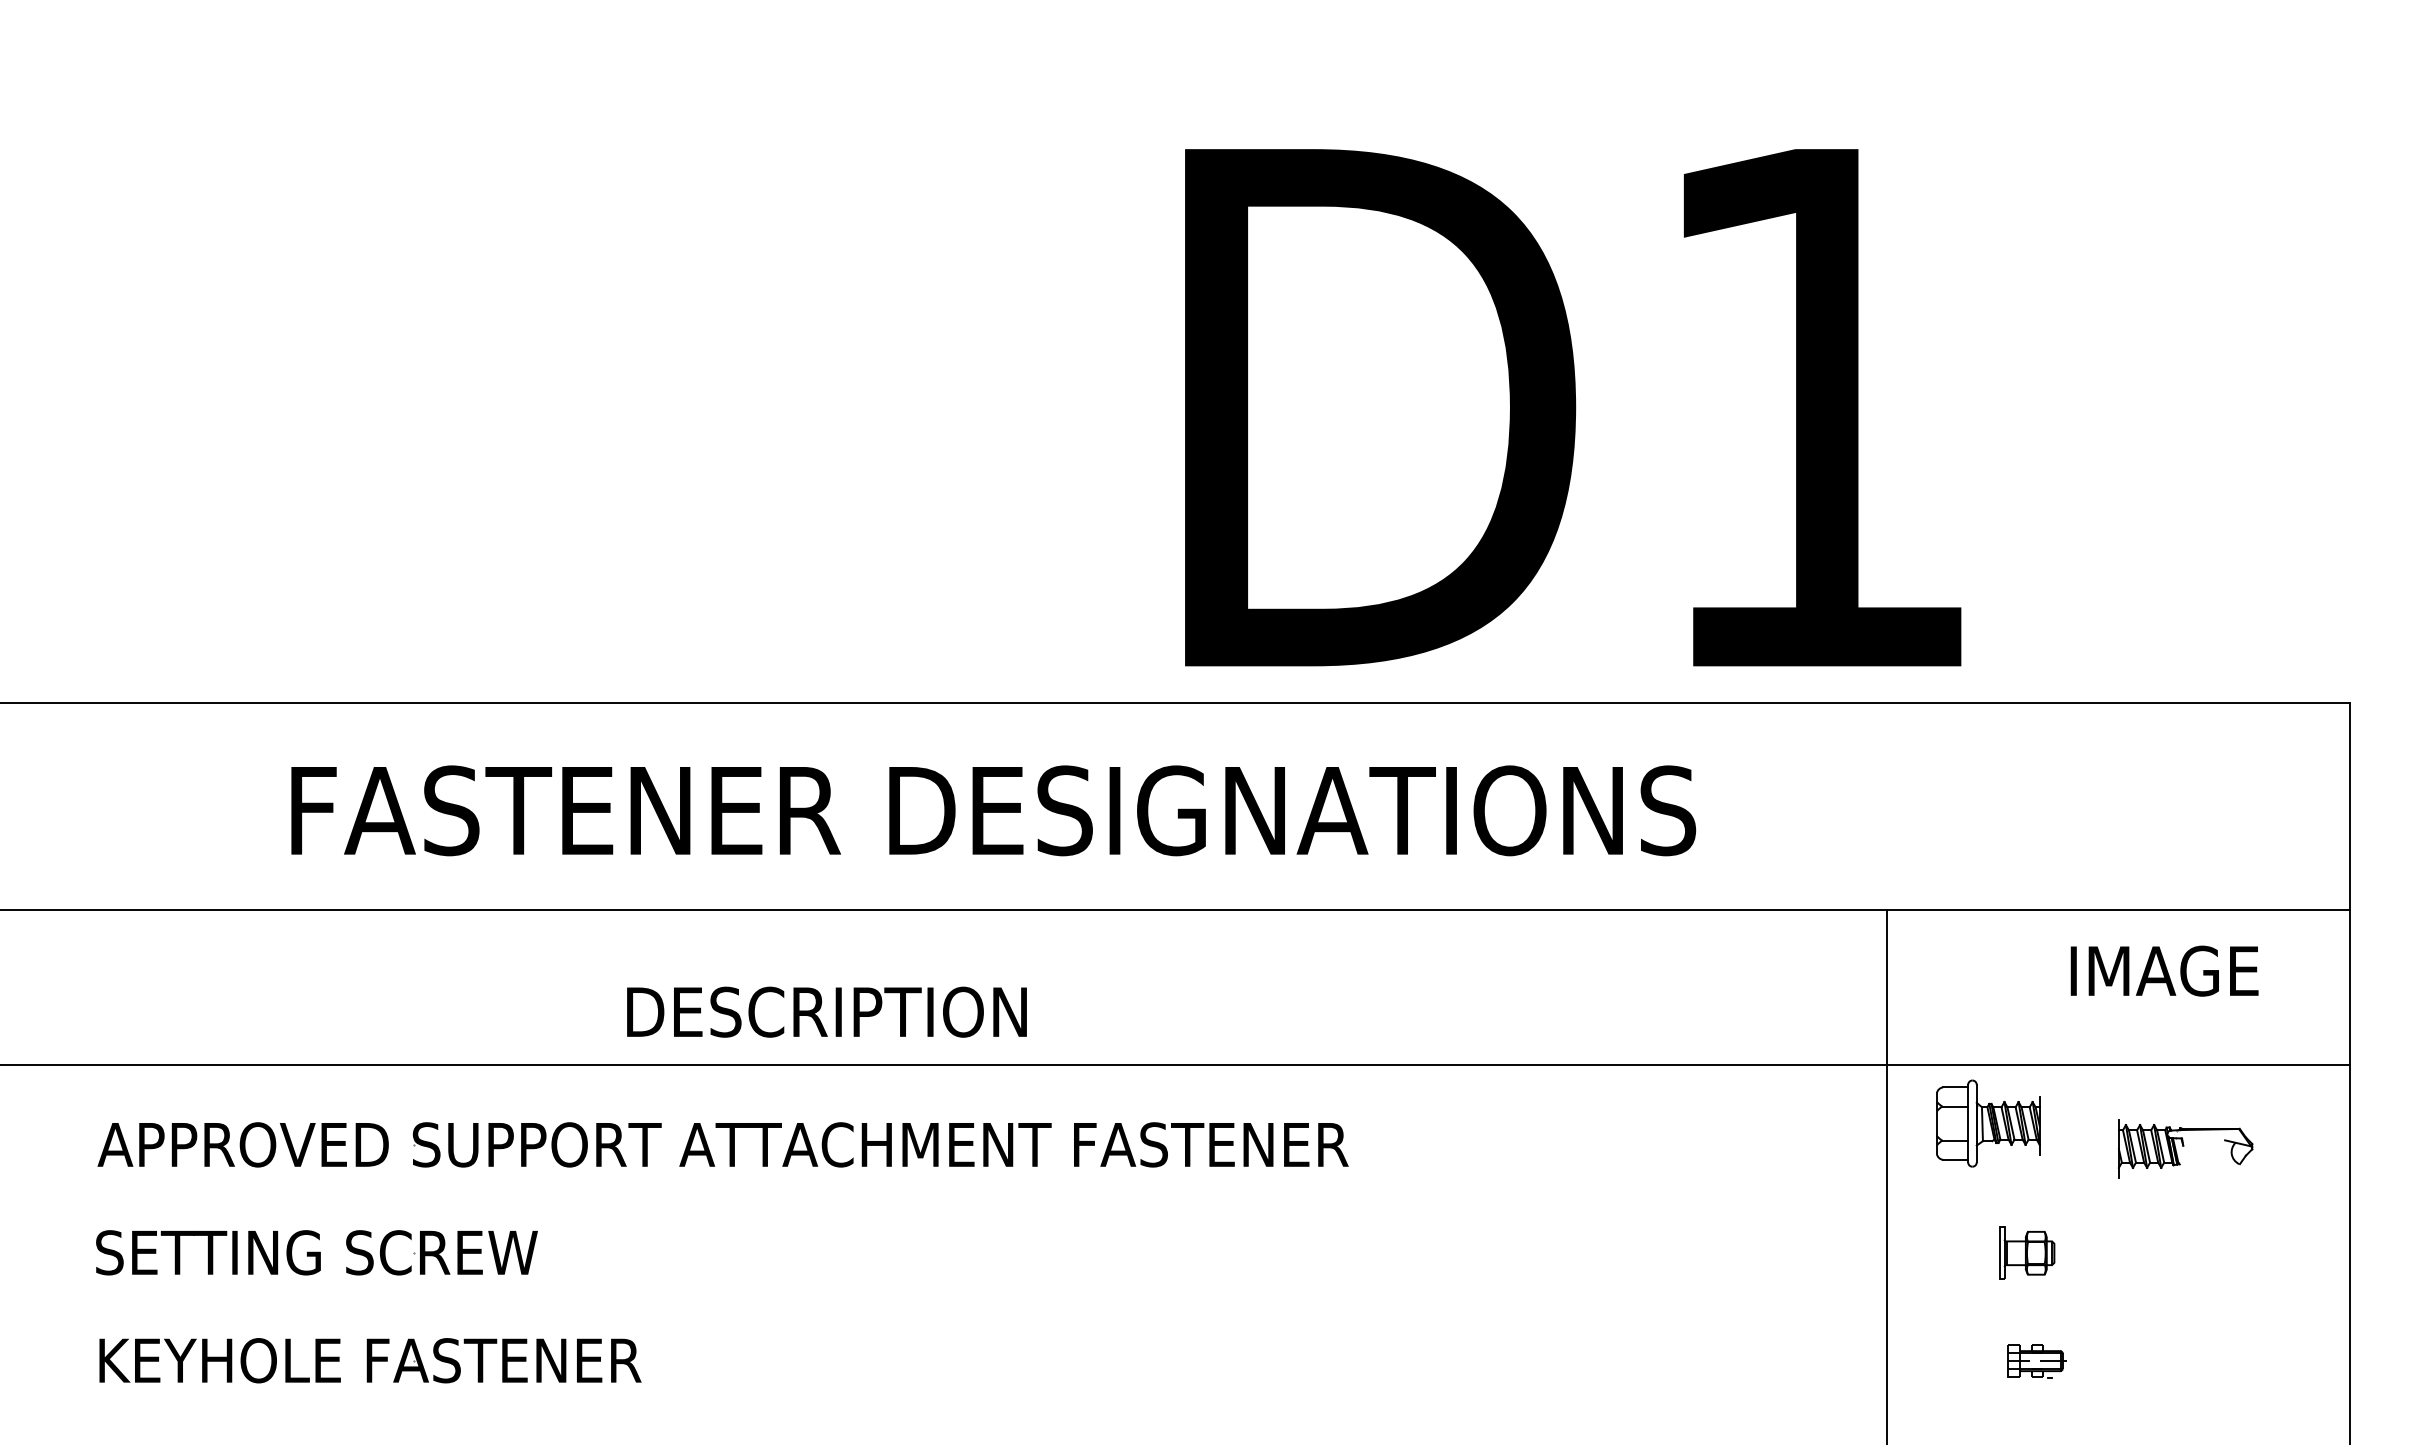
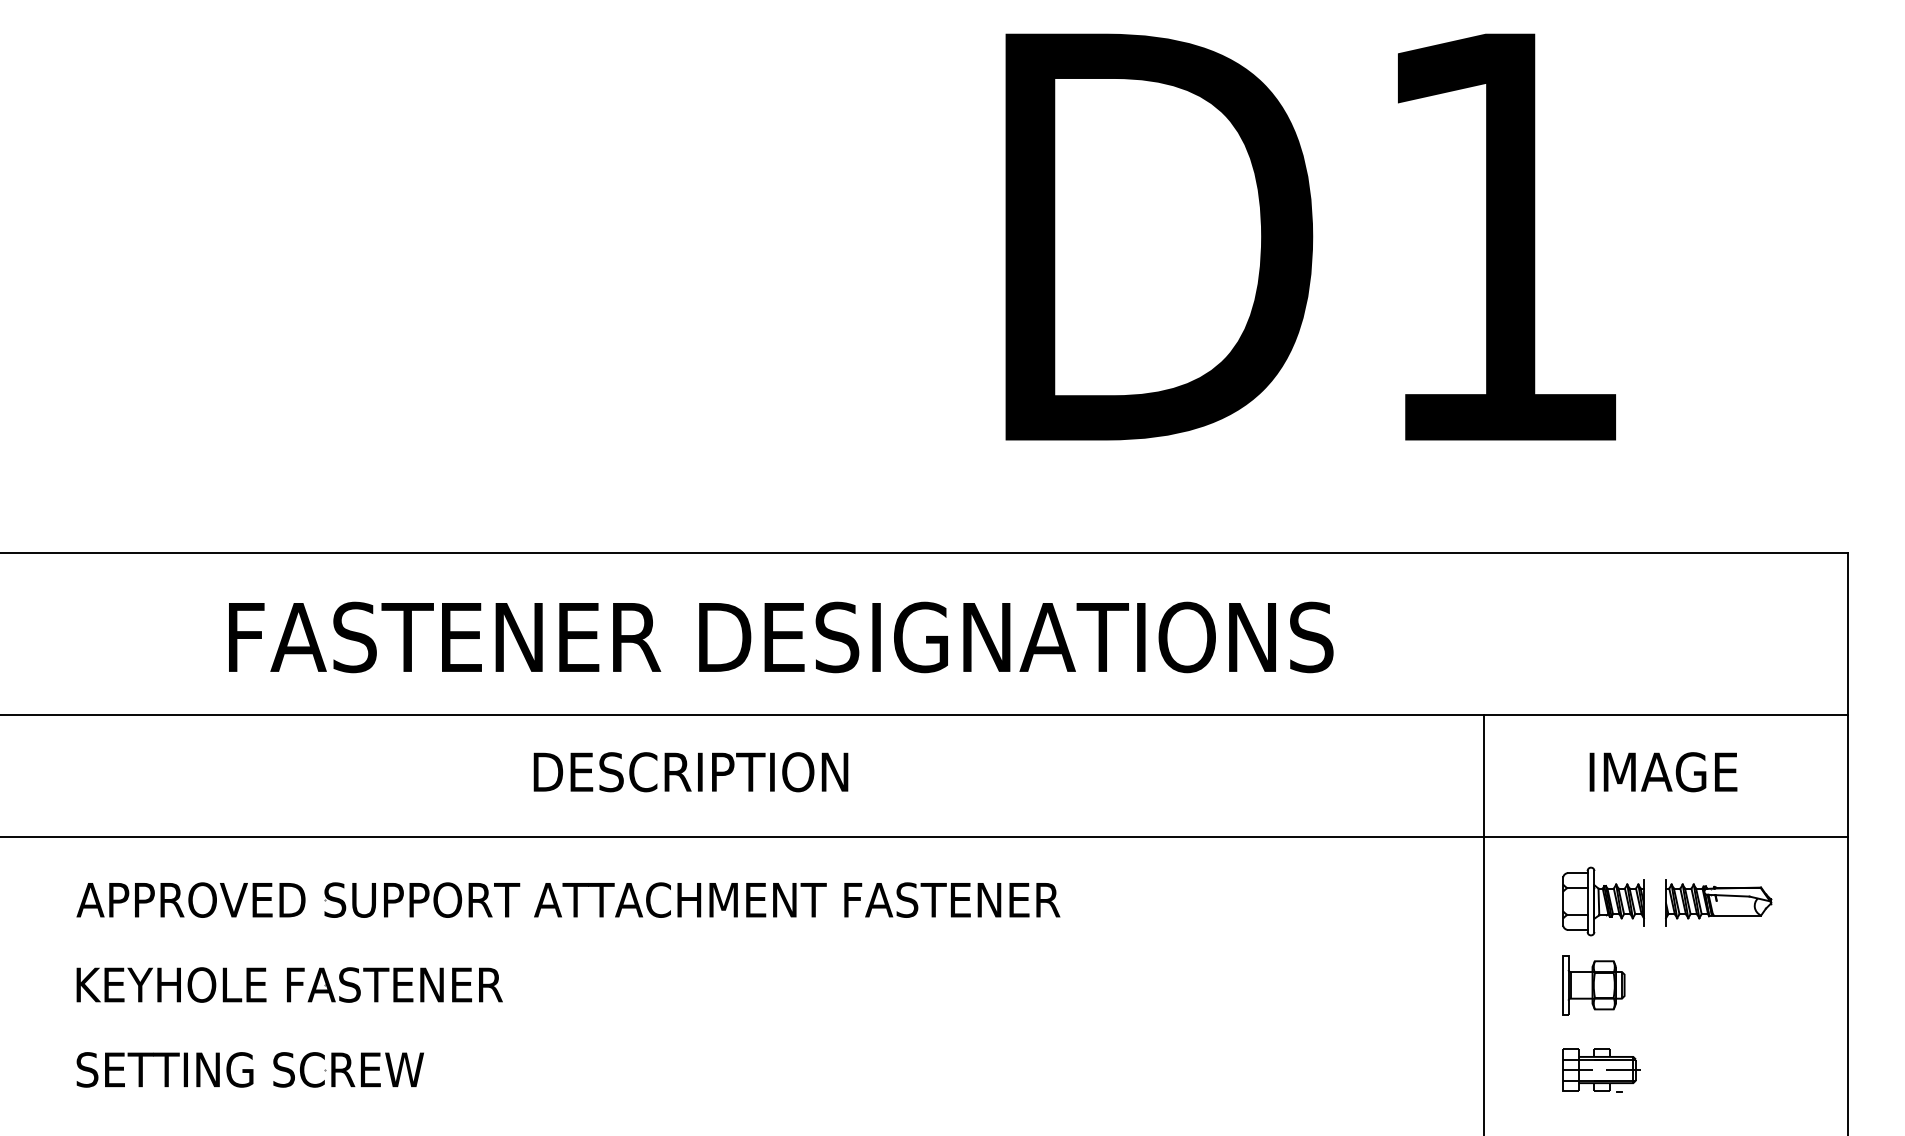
text: (1573, 407) -> (1311, 236), moved
text: (2164, 970) -> (1663, 771), moved
text: (826, 1011) -> (690, 771), moved
part: (1988, 1123) -> (1603, 901), moved
line: (2203, 1139) -> (1732, 895), added
line: (2209, 1164) -> (1737, 915), added
text: (367, 1252) -> (288, 984), SETTING SCREW -> KEYHOLE FASTENER
part: (2026, 1253) -> (1593, 985), size x1.43
text: (369, 1360) -> (290, 1069), KEYHOLE FASTENER -> SETTING SCREW
part: (2036, 1361) -> (1601, 1070), size x1.67

